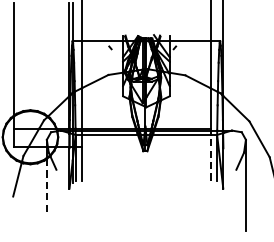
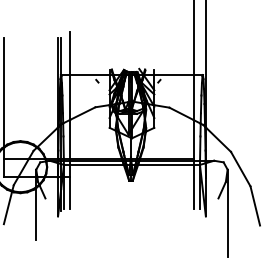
line: (210, 157) -> (193, 186), dashed -> solid
line: (47, 185) -> (36, 213), dashed -> solid

